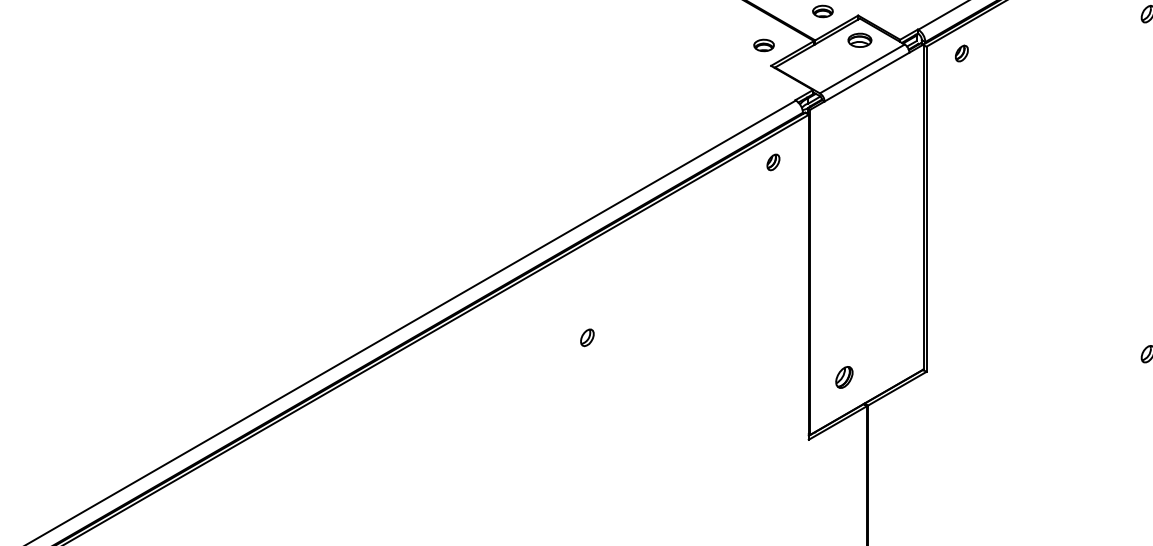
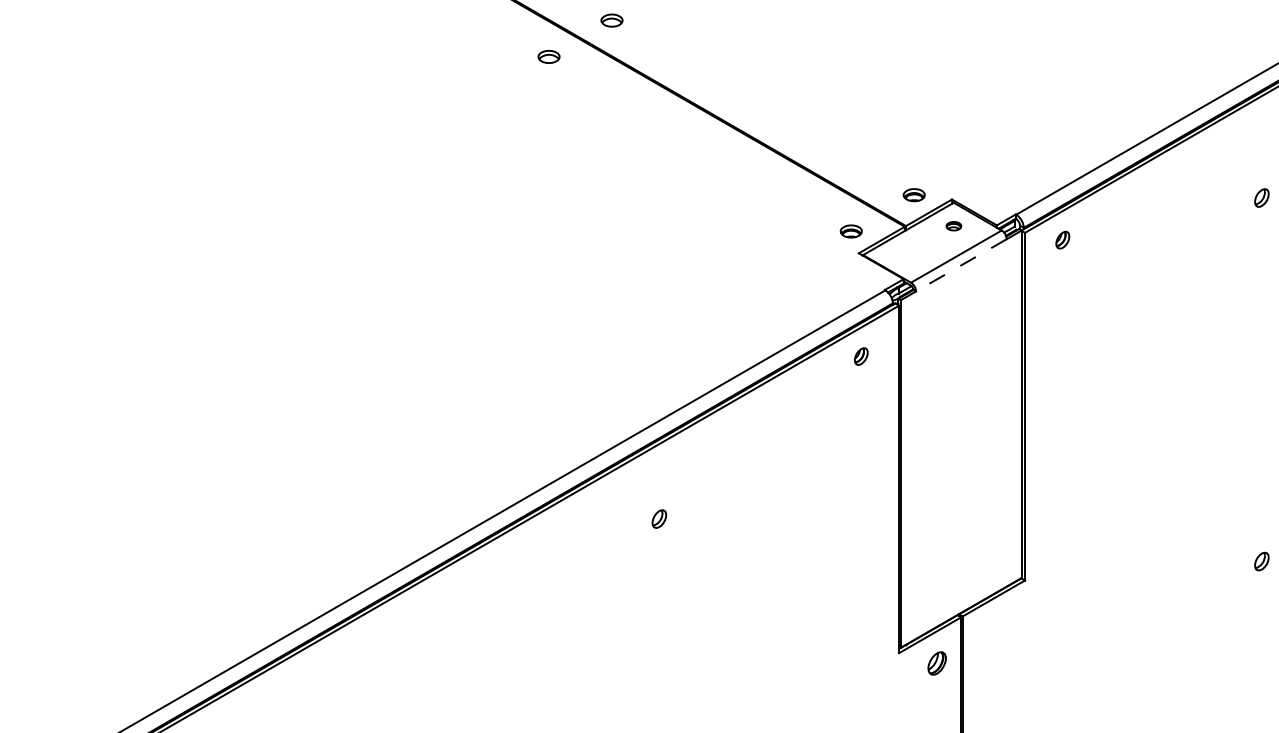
part: (859, 40) -> (953, 226), size x0.6
line: (866, 77) -> (960, 265), solid -> dashed
part: (587, 337) -> (659, 518), moved
part: (843, 377) -> (936, 663), moved

